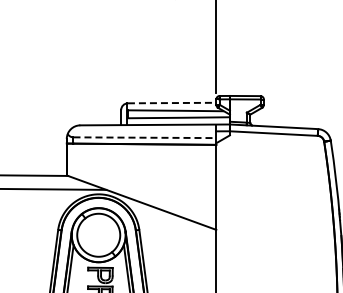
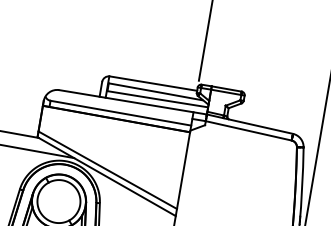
line: (172, 103) -> (153, 84), dashed -> solid
line: (145, 137) -> (121, 113), dashed -> solid
line: (141, 195) -> (107, 169), added

